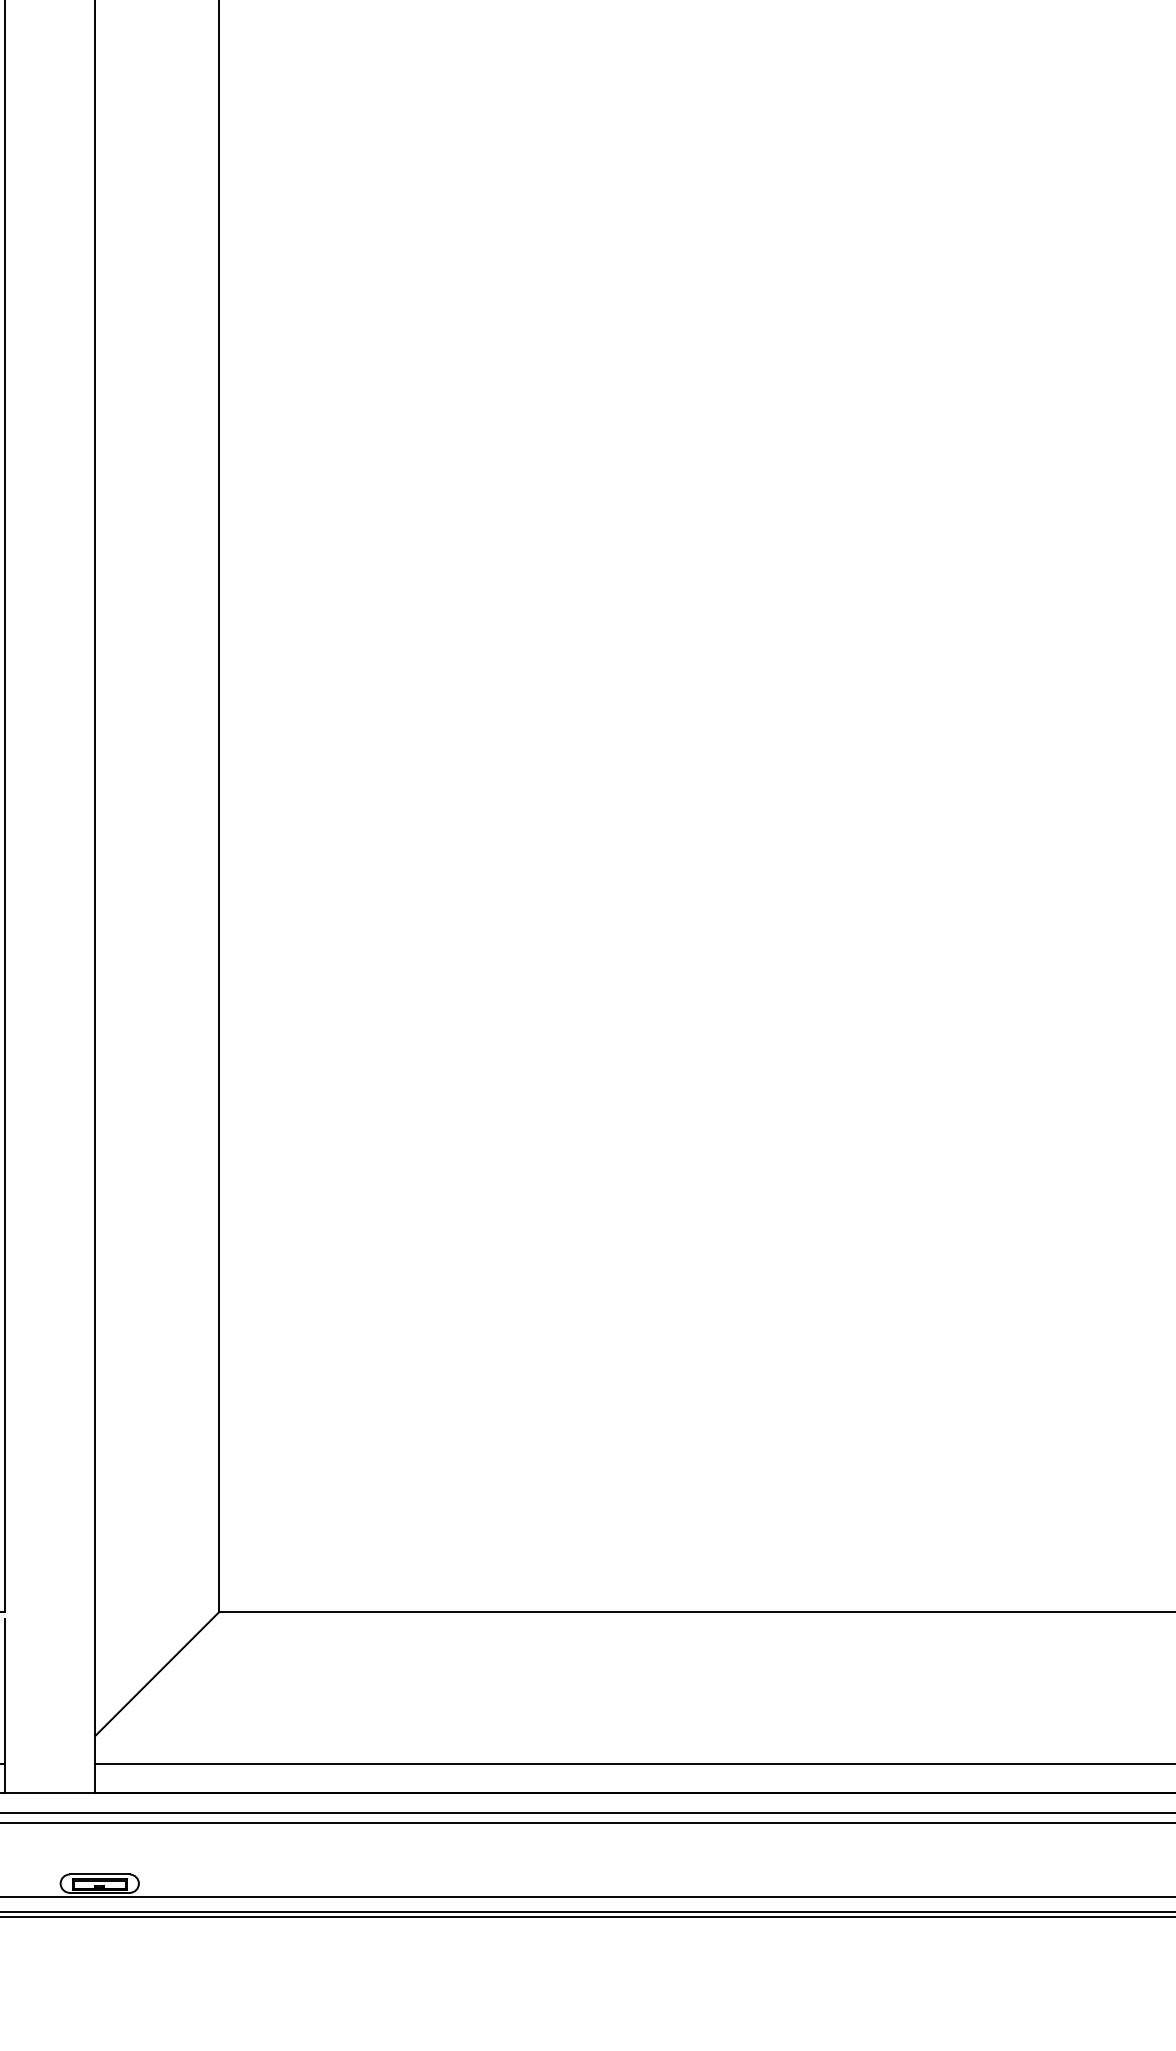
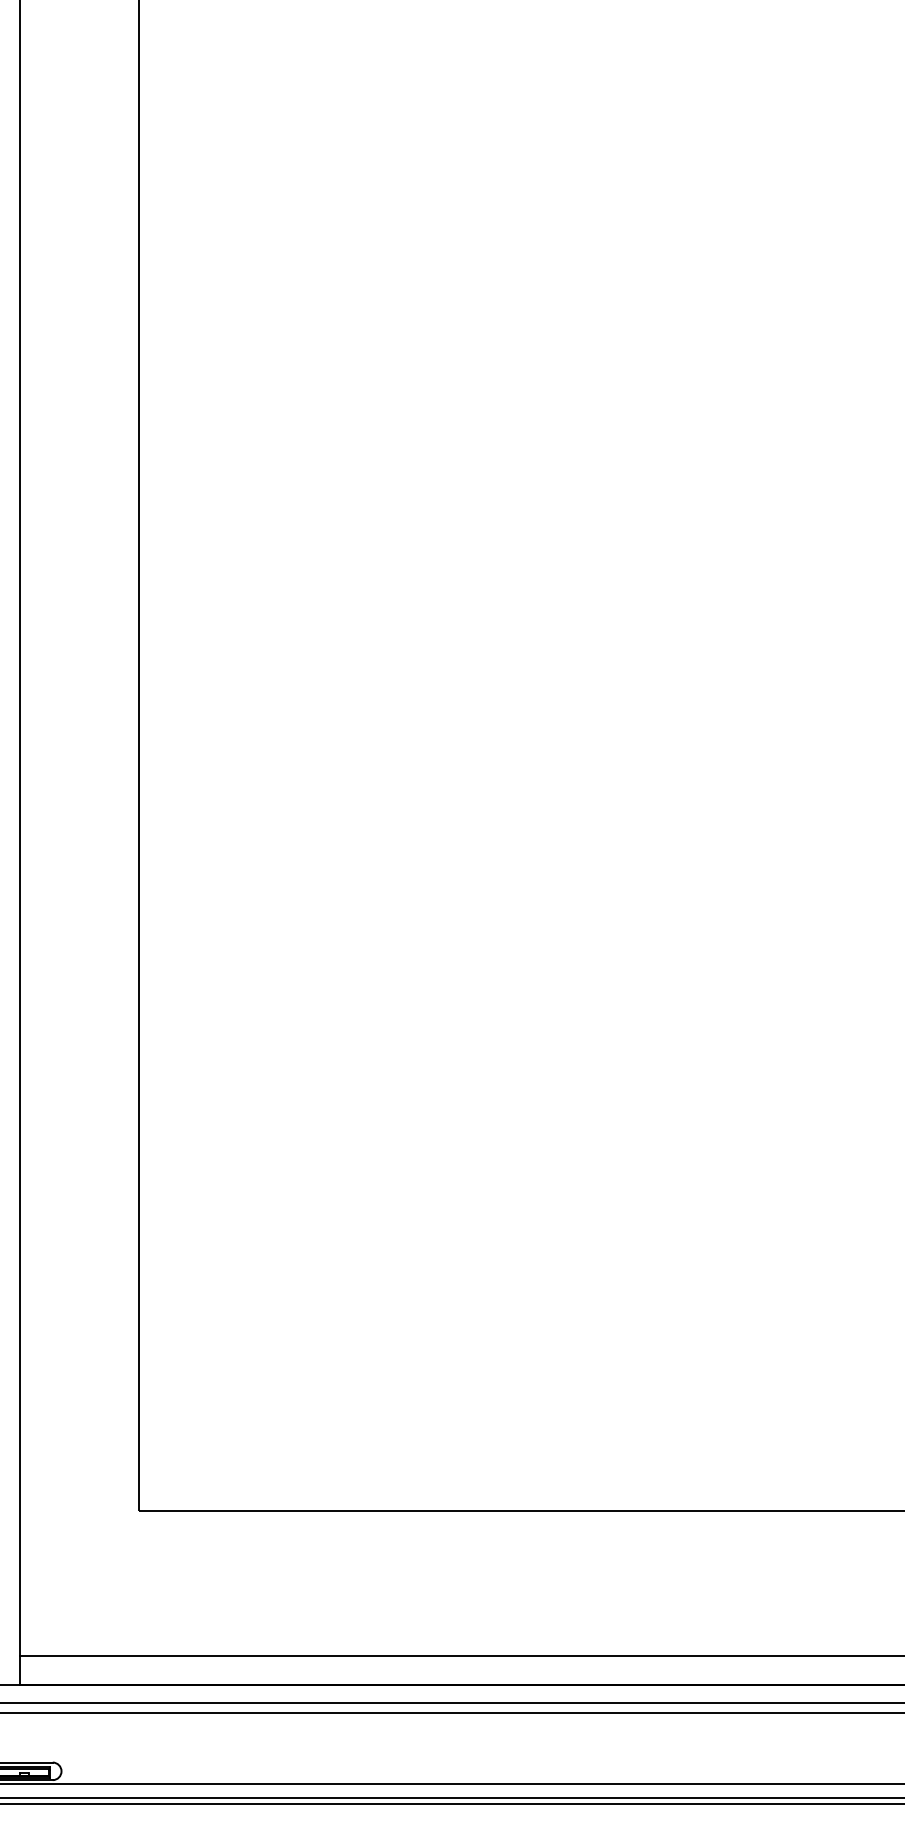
line: (157, 1673) -> (79, 1569), removed

